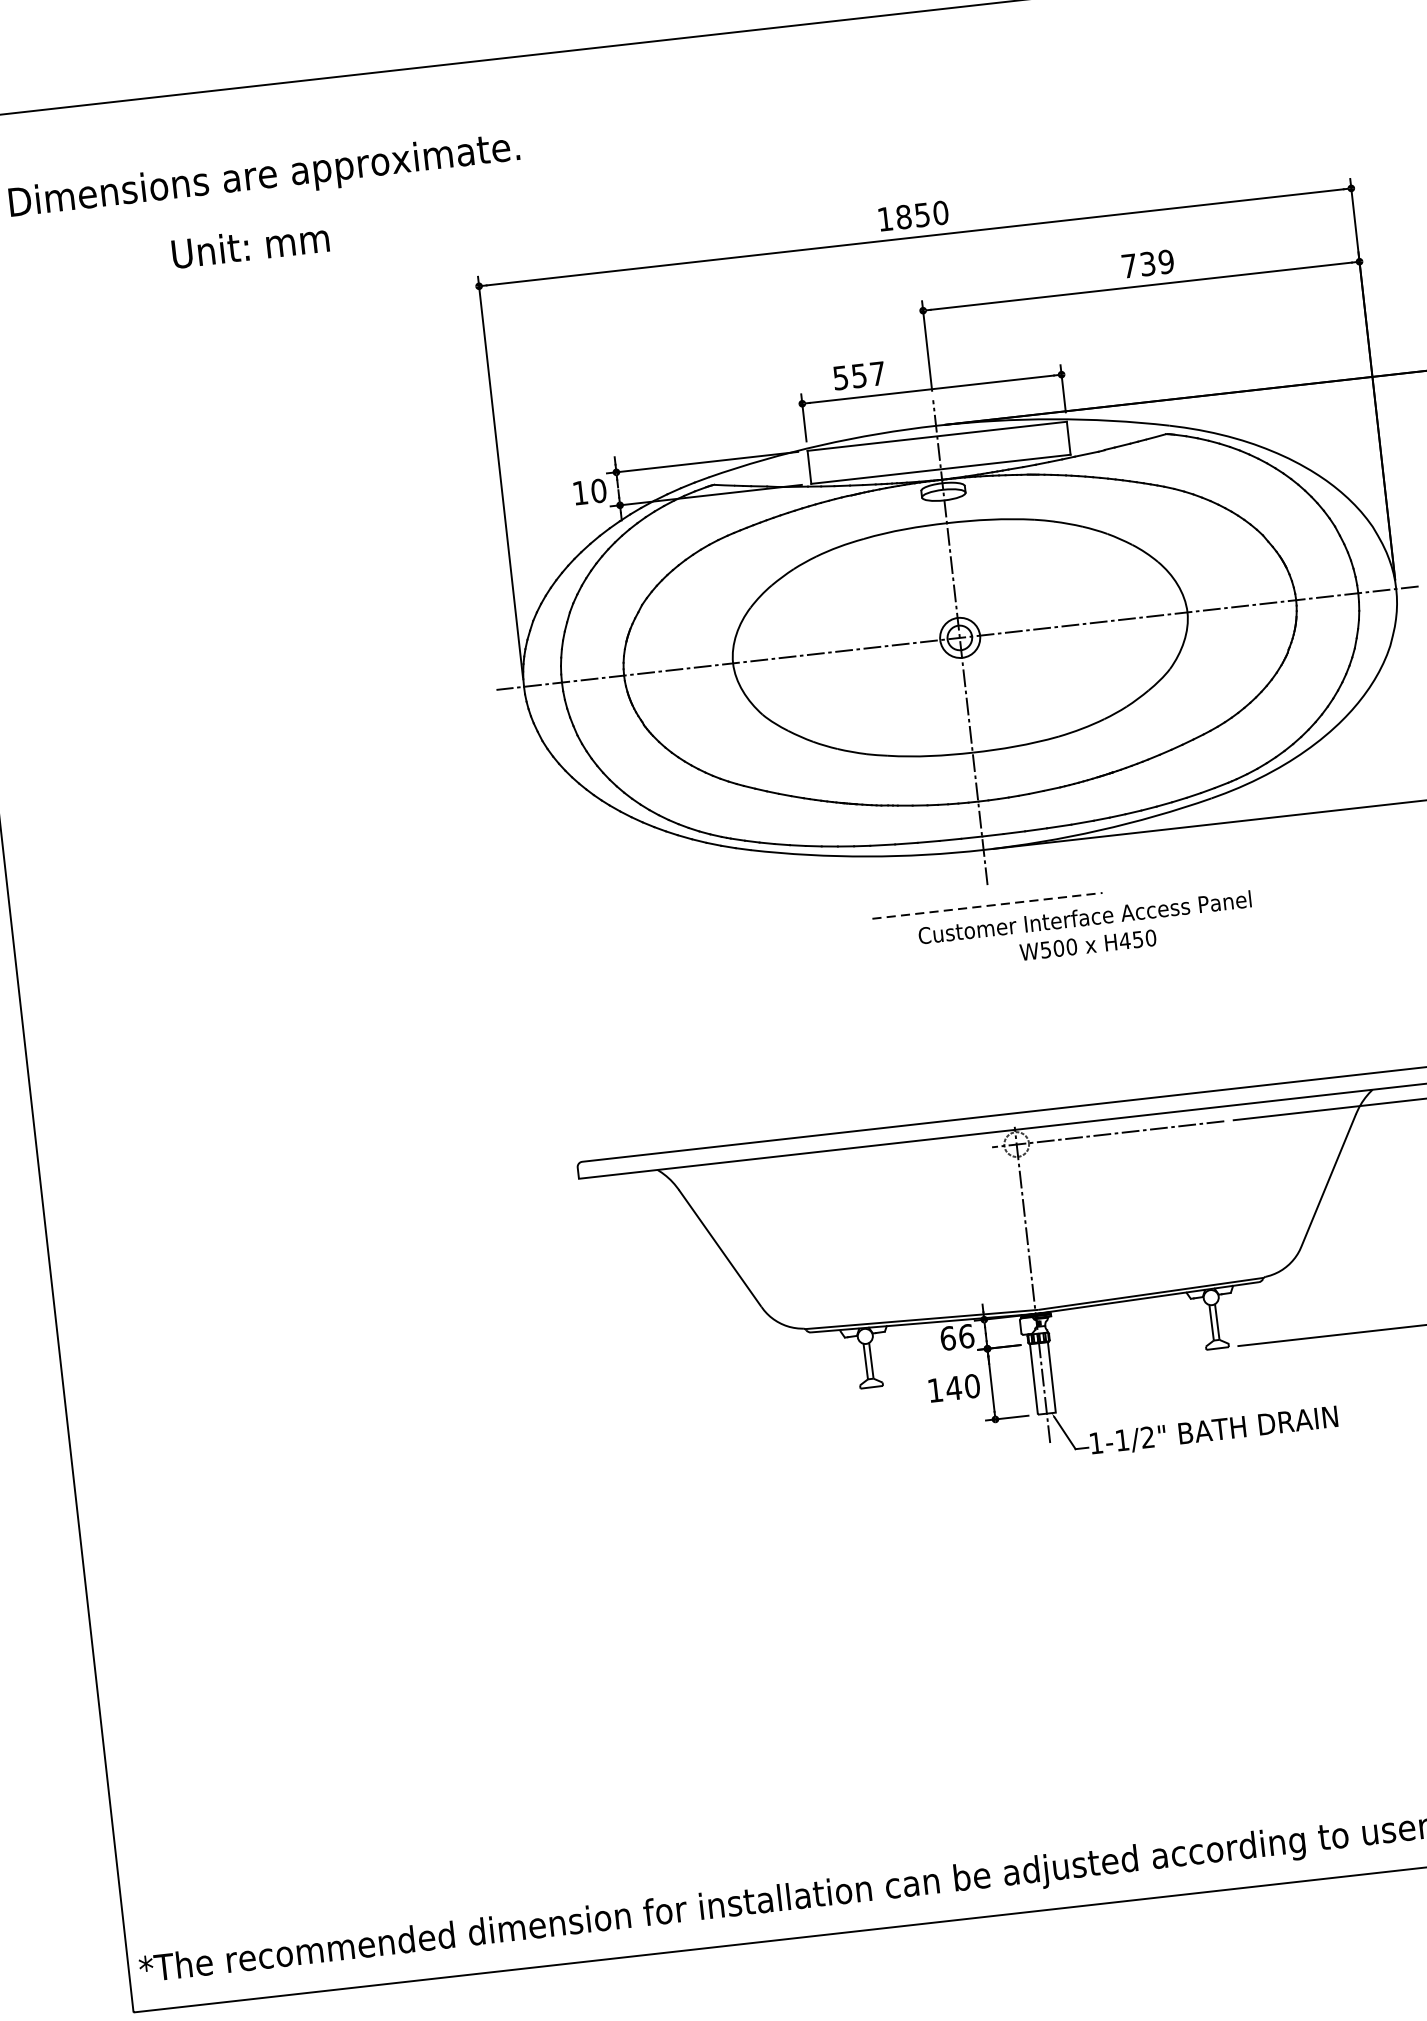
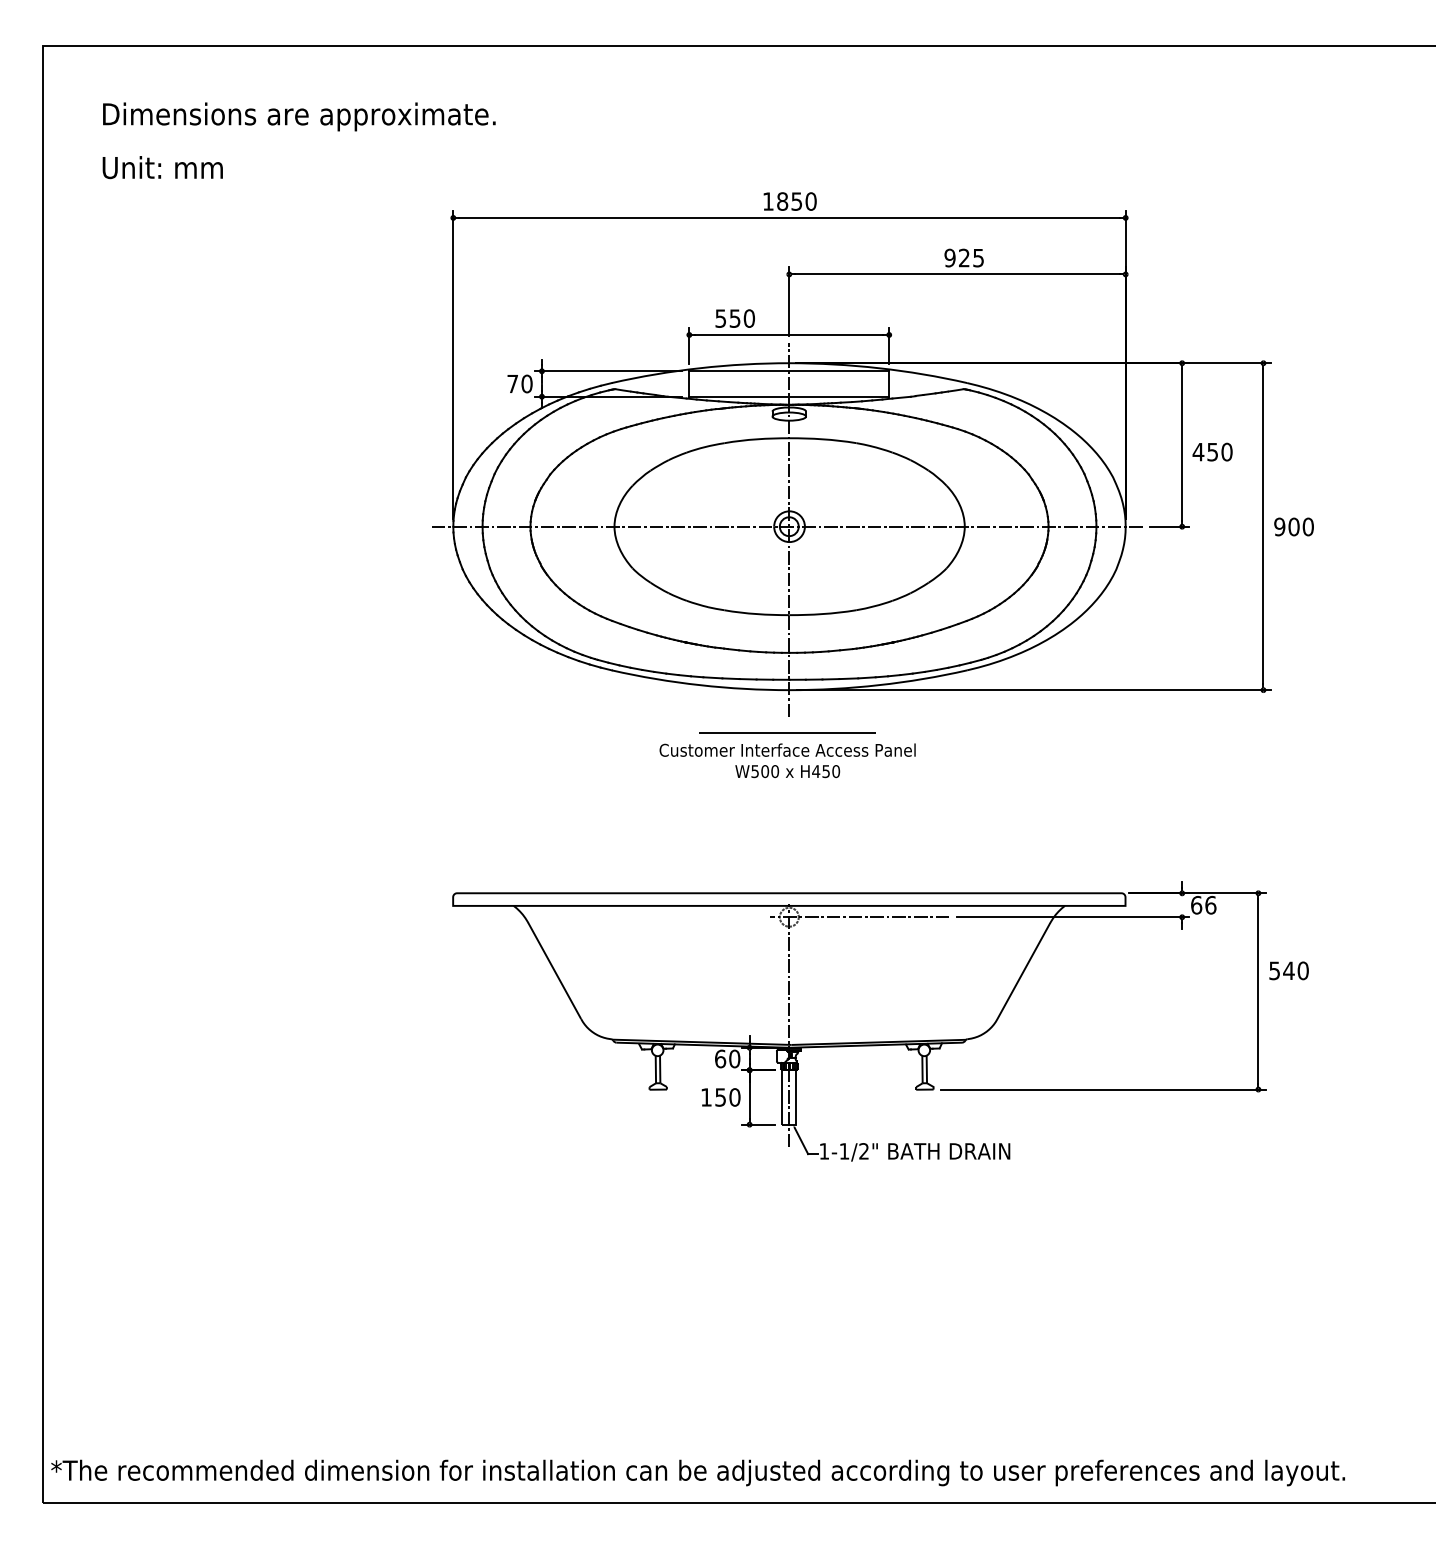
text: (250, 245) -> (162, 167), moved
text: (1147, 263) -> (964, 257), 739 -> 925
text: (876, 373) -> (748, 318), 557 -> 550
text: (579, 492) -> (512, 383), 10 -> 70
line: (987, 906) -> (787, 733), dashed -> solid
text: (1086, 930) -> (787, 760), moved
text: (966, 1335) -> (734, 1058), 66 -> 60
text: (953, 1388) -> (720, 1097), 140 -> 150

